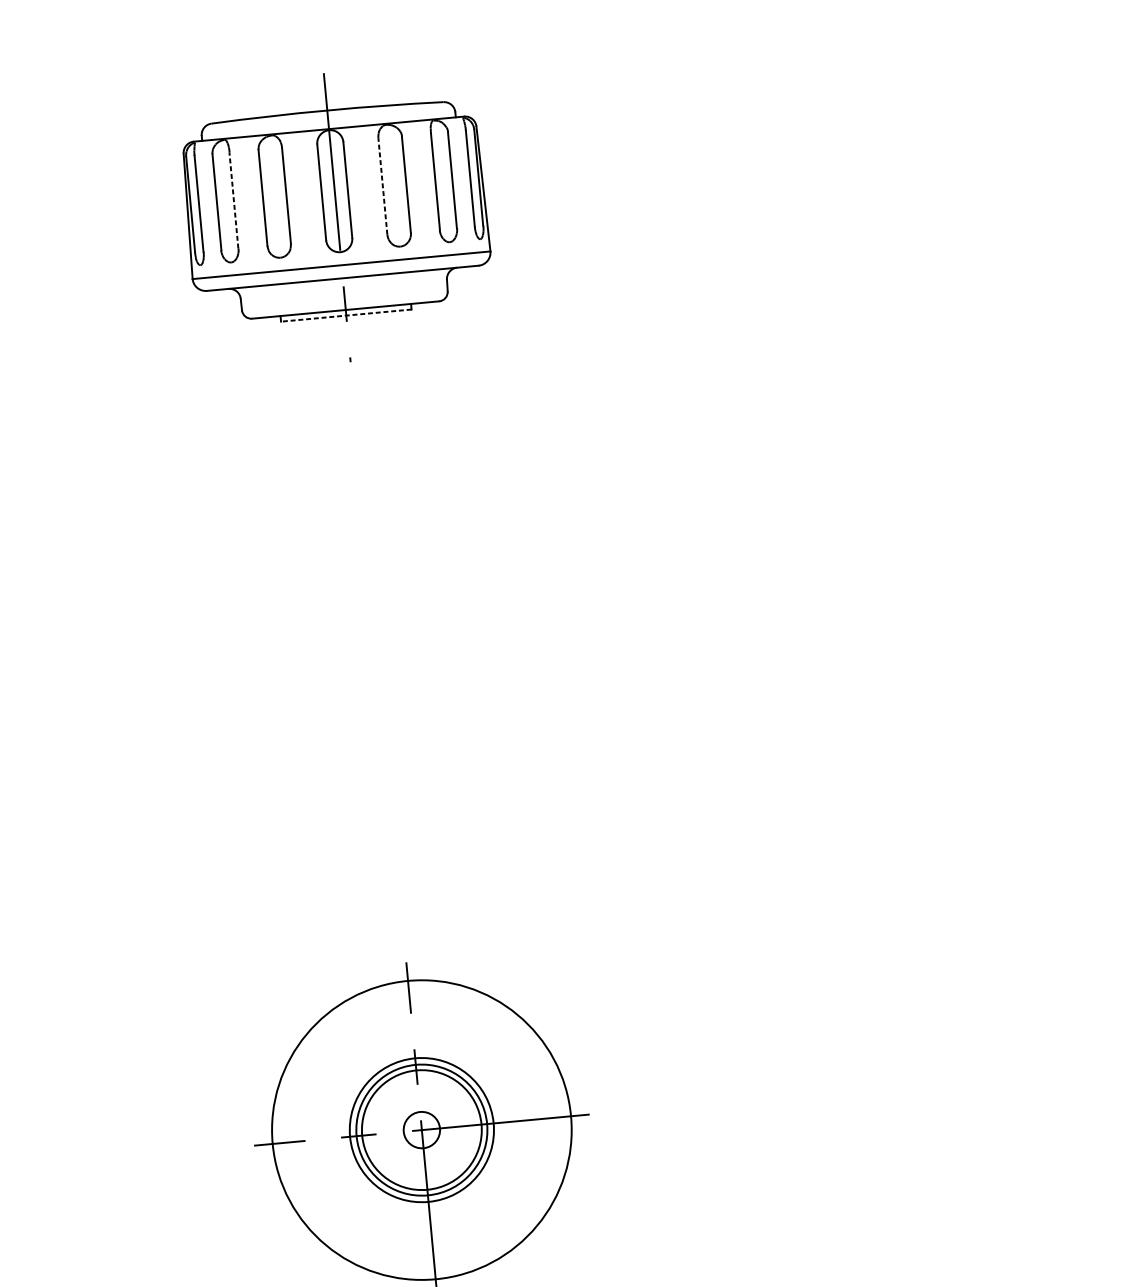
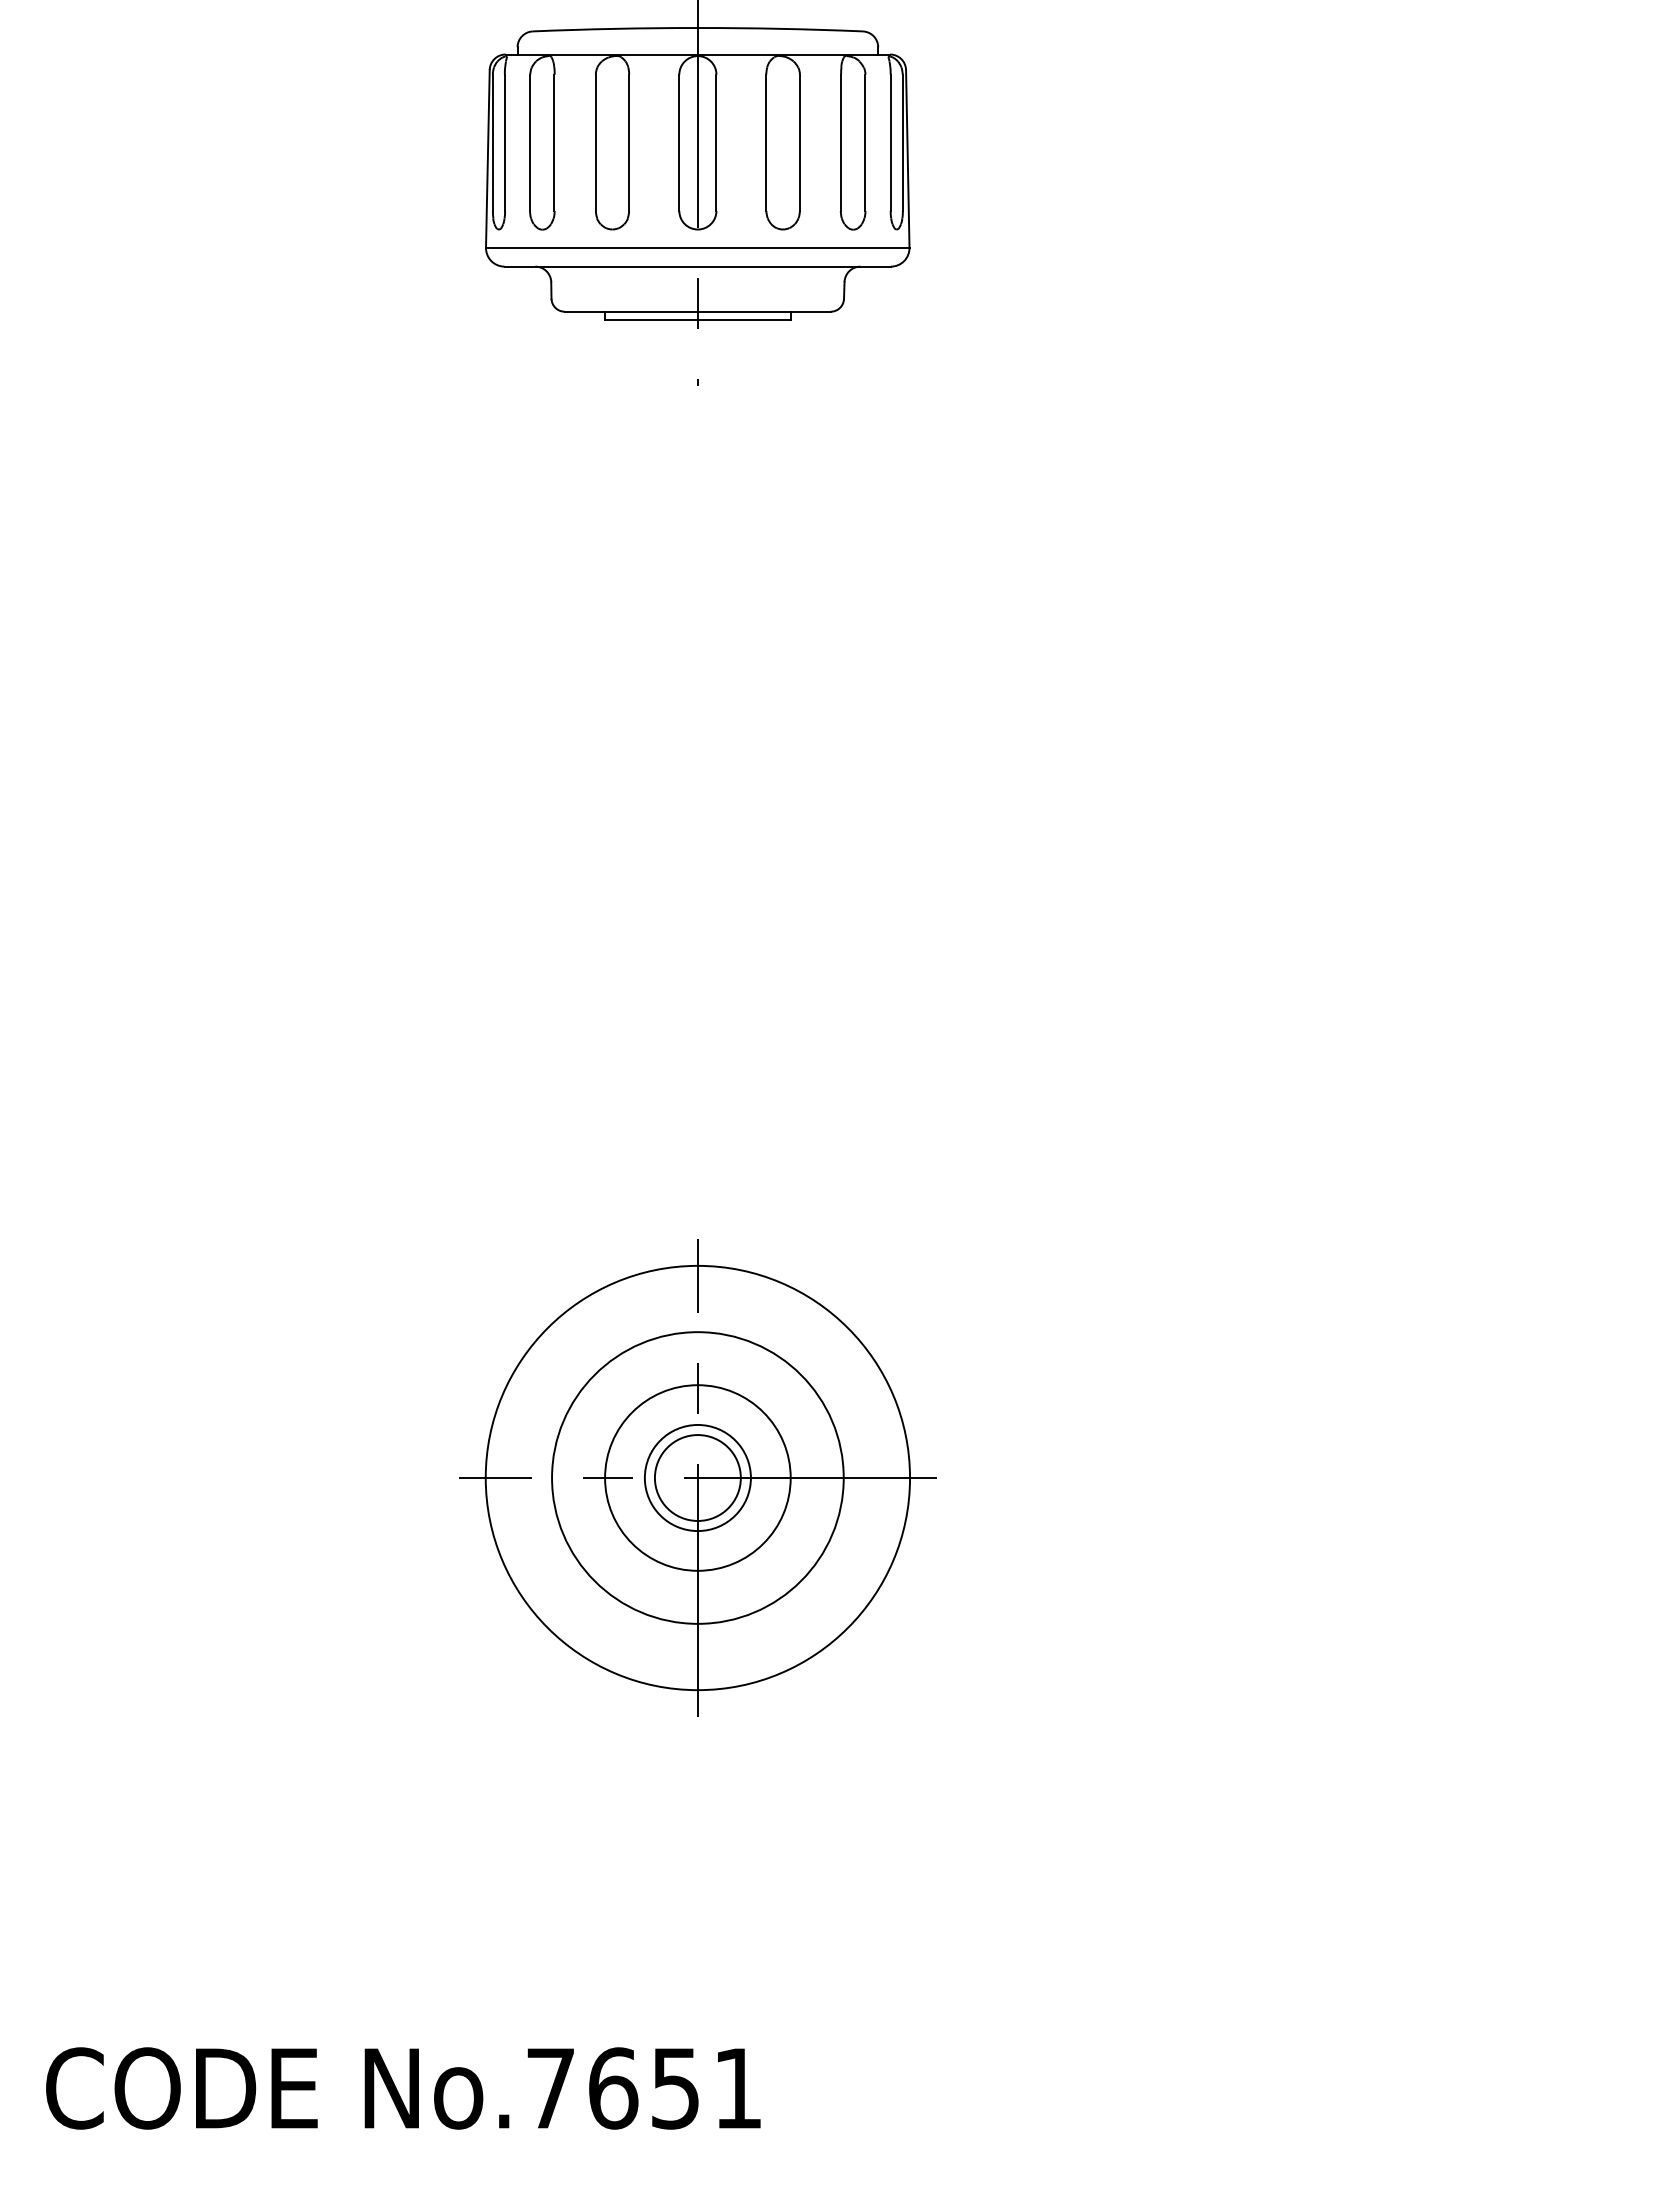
line: (383, 186) -> (766, 142), dashed -> solid
line: (233, 200) -> (554, 142), dashed -> solid
line: (346, 315) -> (697, 319), dashed -> solid
circle: (421, 1129) -> (697, 1477), size x0.62
circle: (421, 1129) -> (697, 1477), size x1.43
circle: (421, 1129) -> (697, 1477), size x1.67

